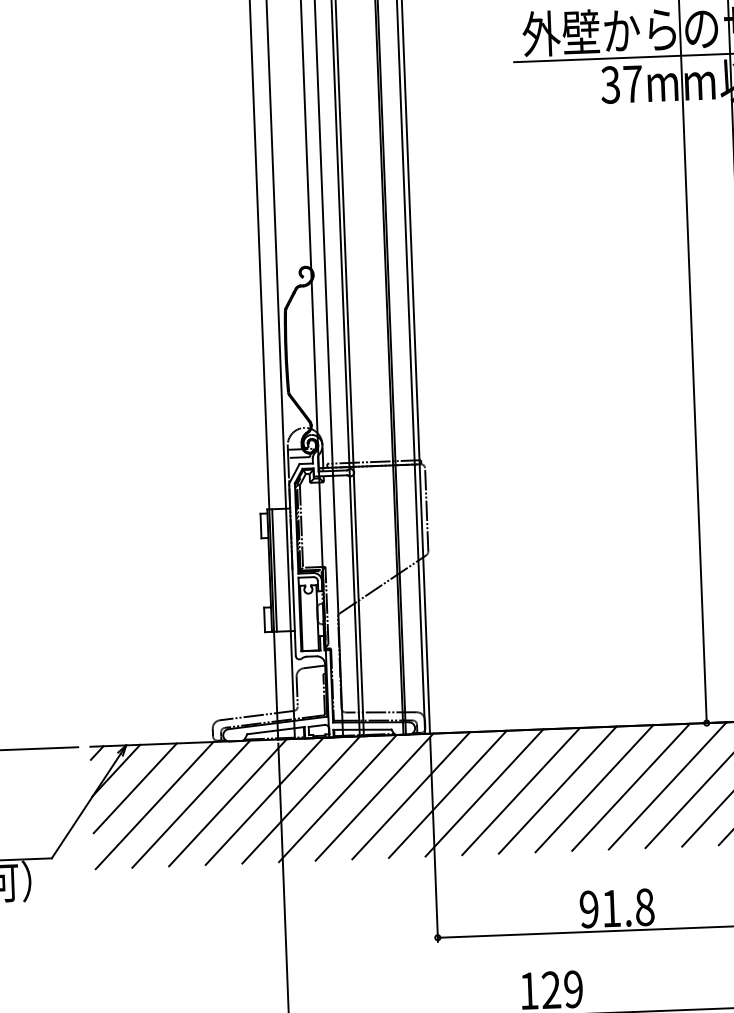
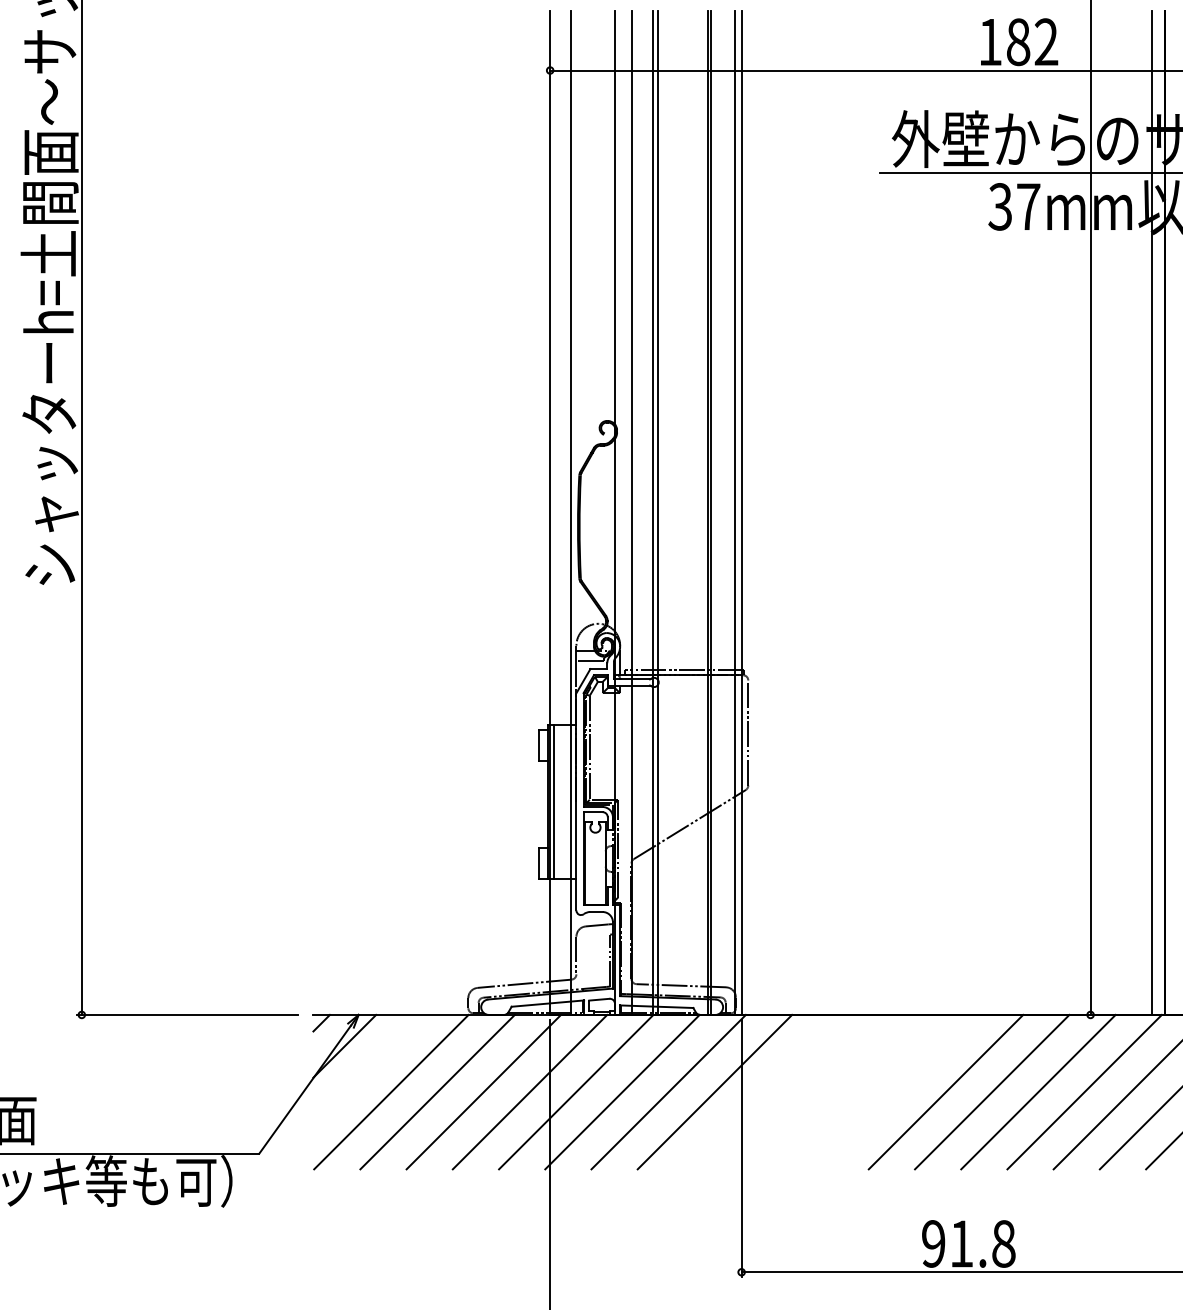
line: (134, 787) -> (367, 1068), removed
line: (557, 789) -> (899, 1091), removed
line: (521, 791) -> (853, 1091), removed
line: (484, 792) -> (807, 1091), removed
line: (447, 793) -> (760, 1091), removed

